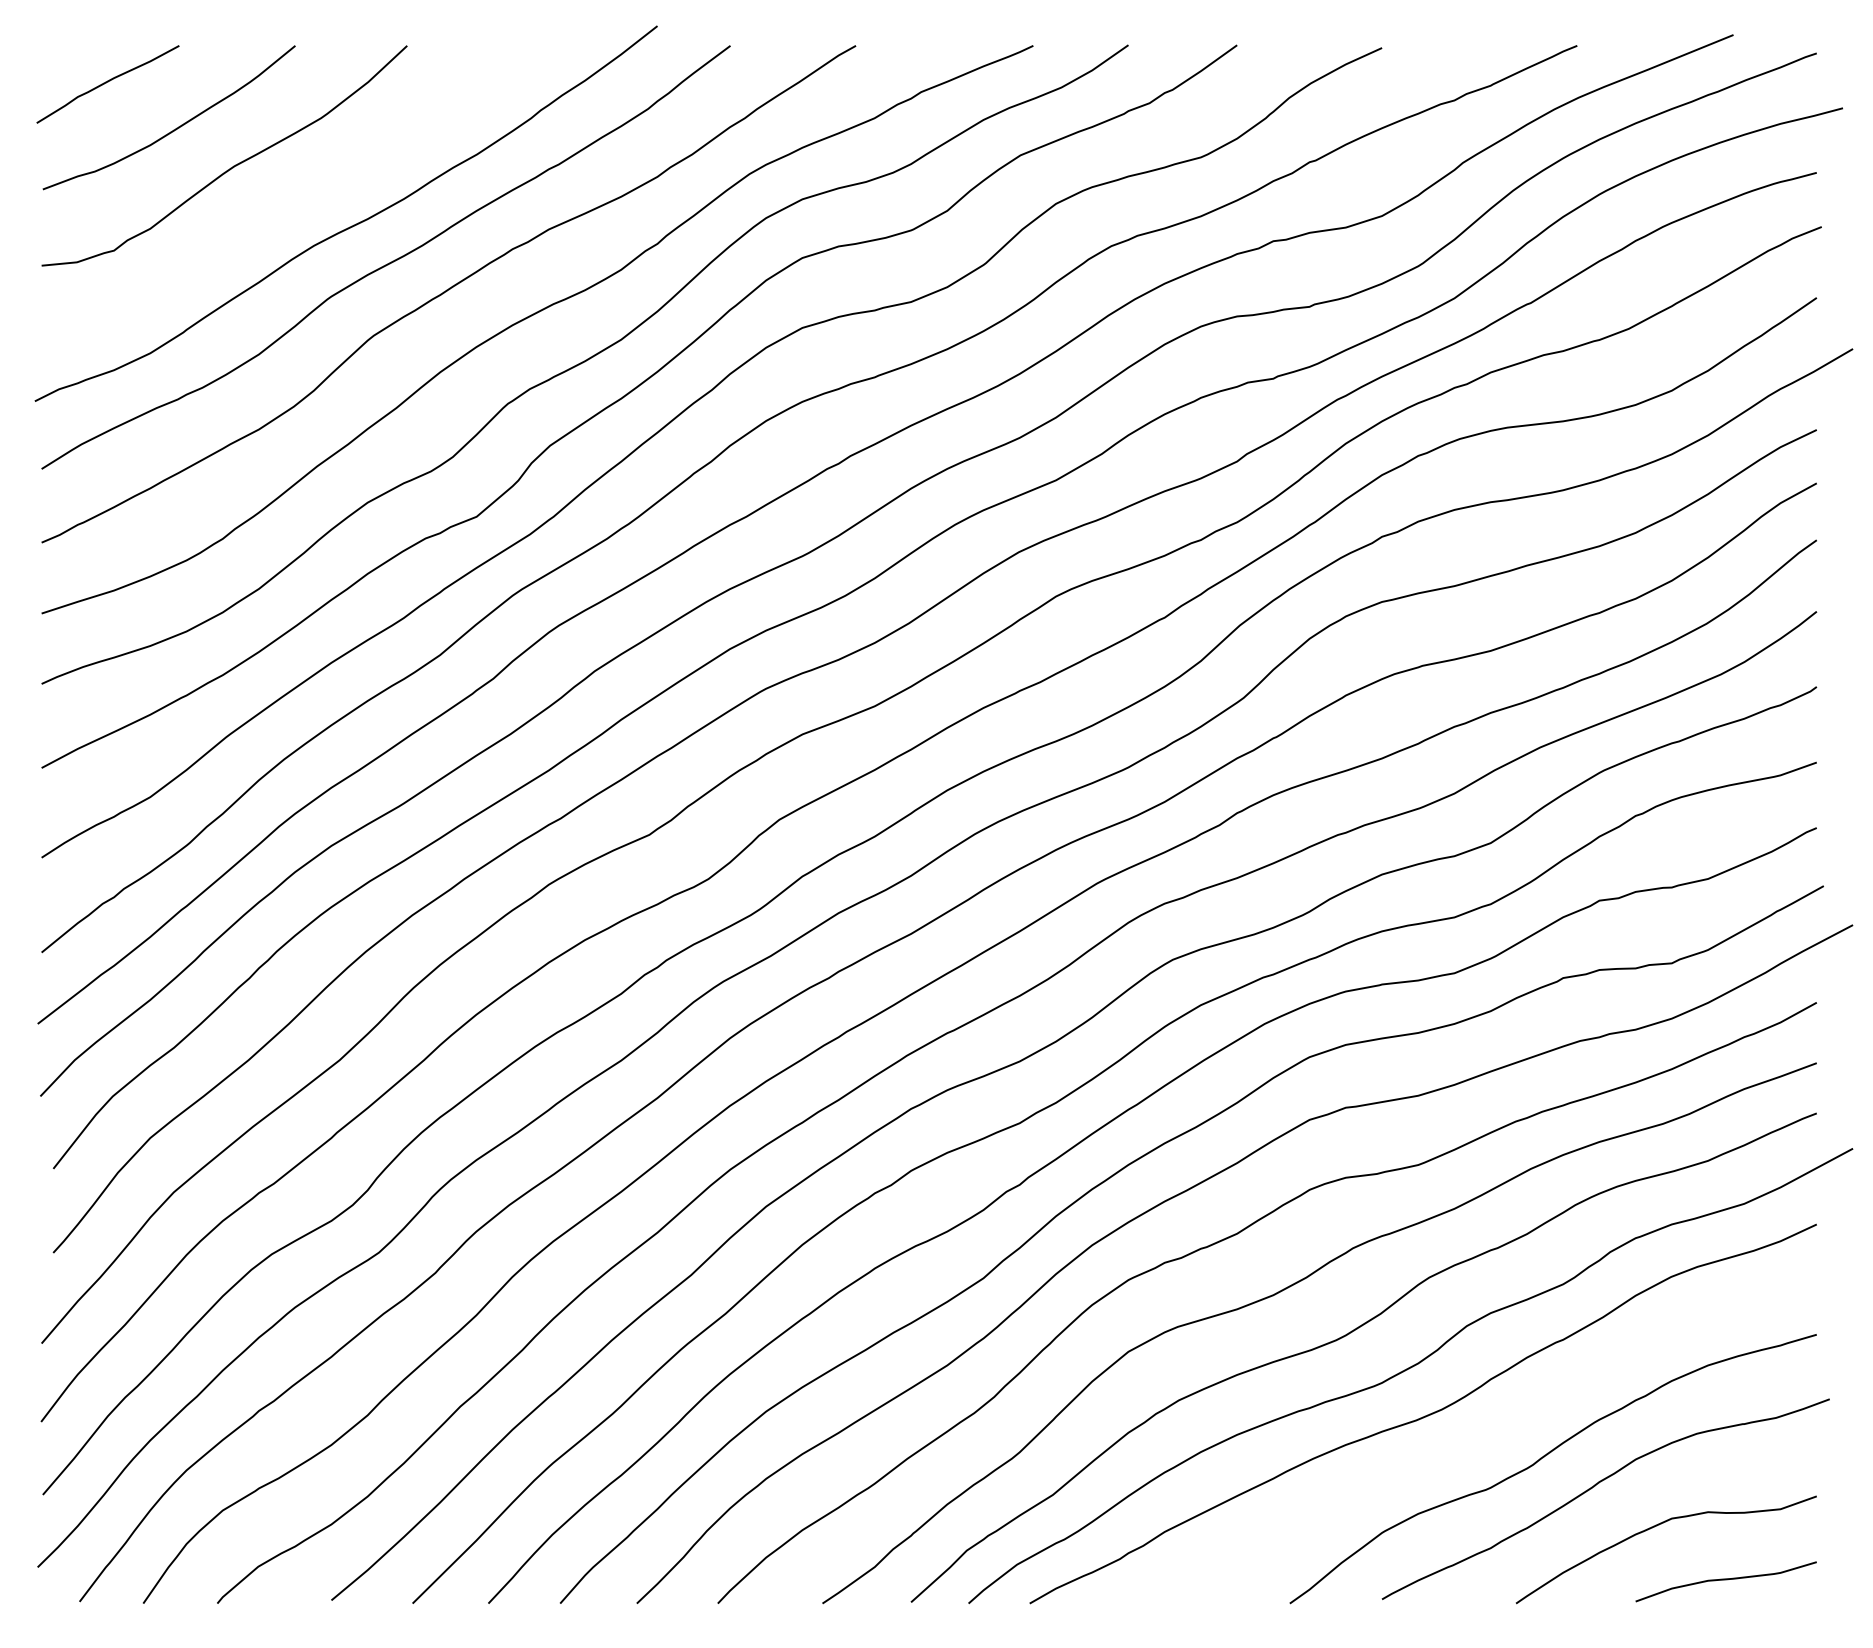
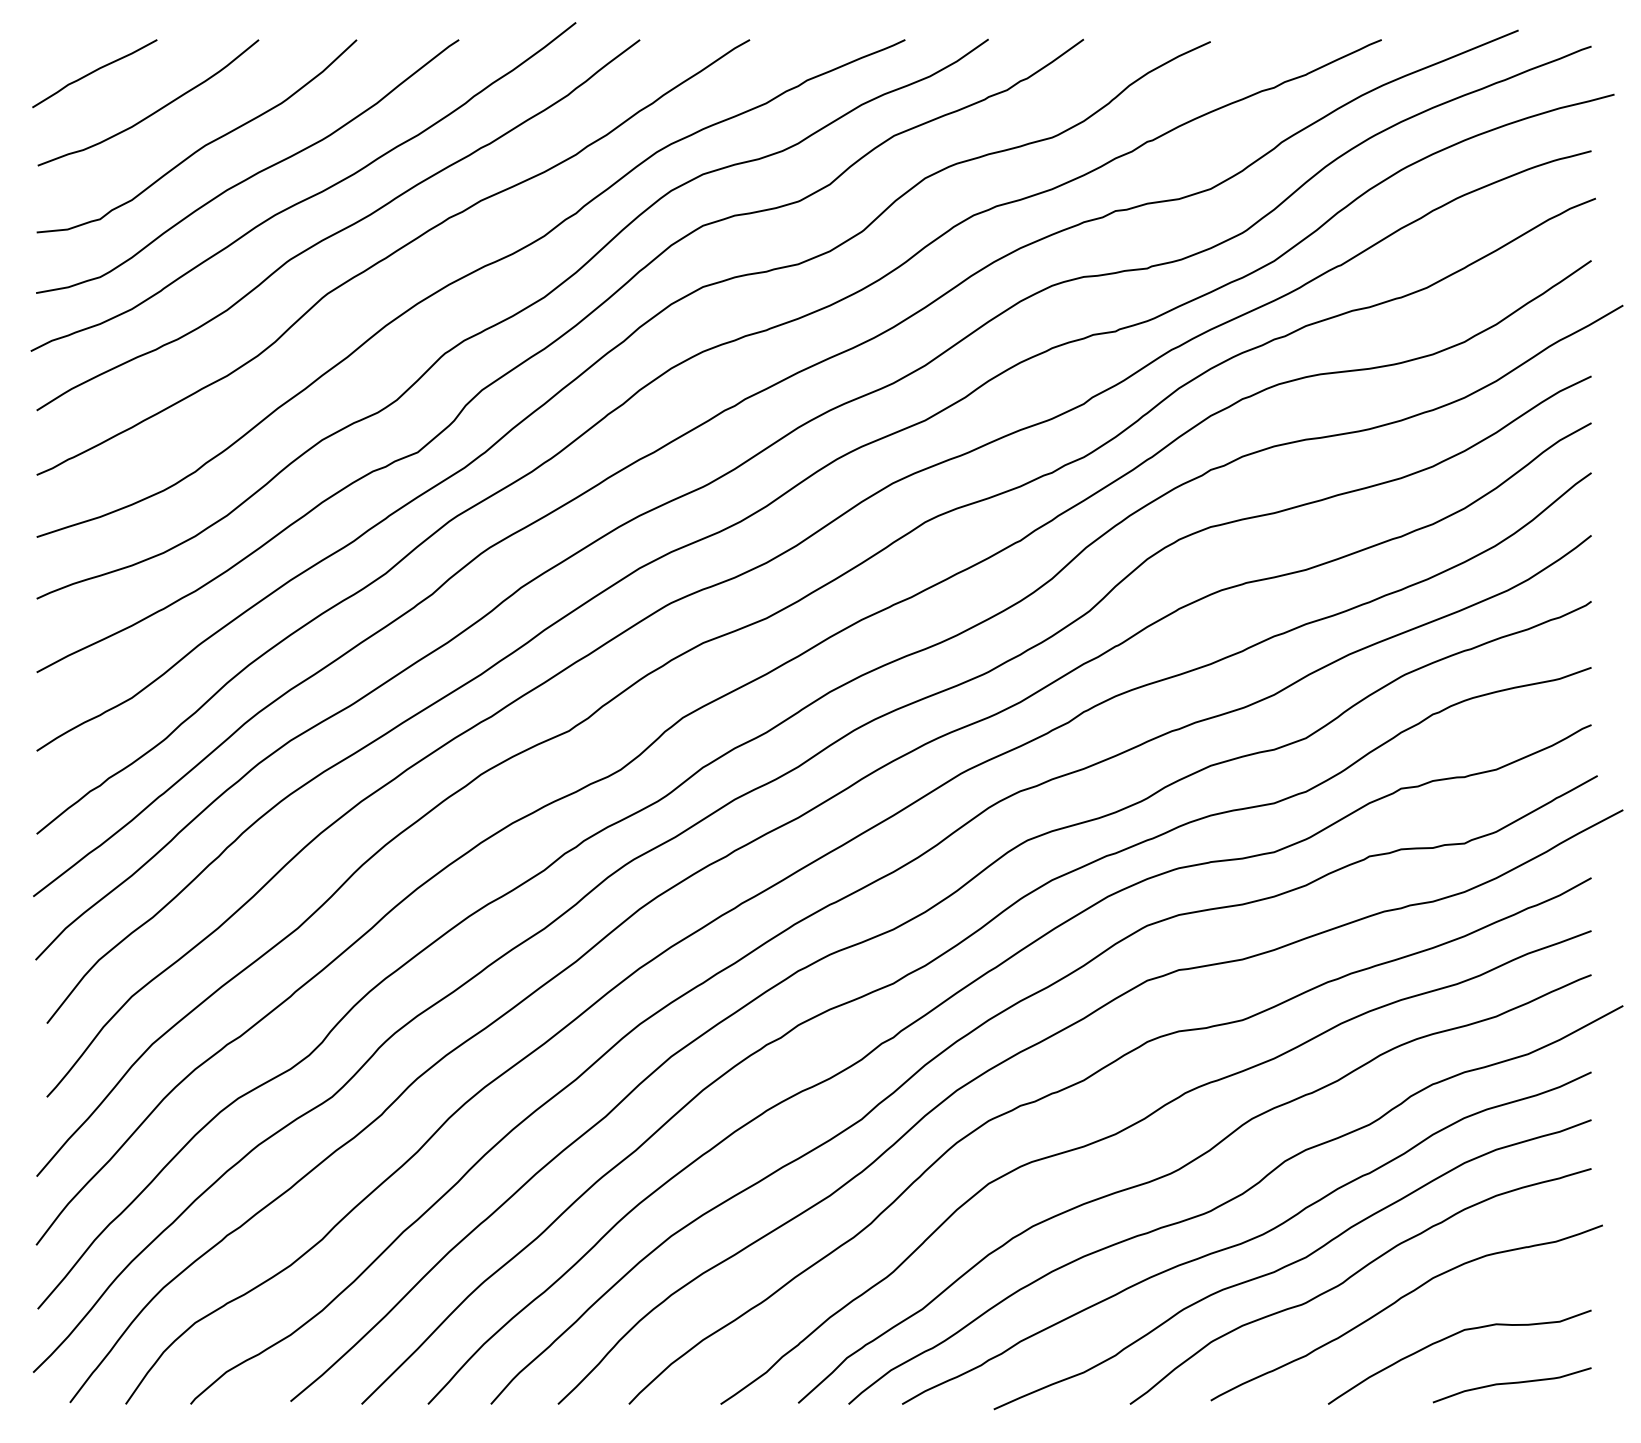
curve: (287, 200) -> (252, 175), added
curve: (1475, 1443) -> (1292, 1264), added

